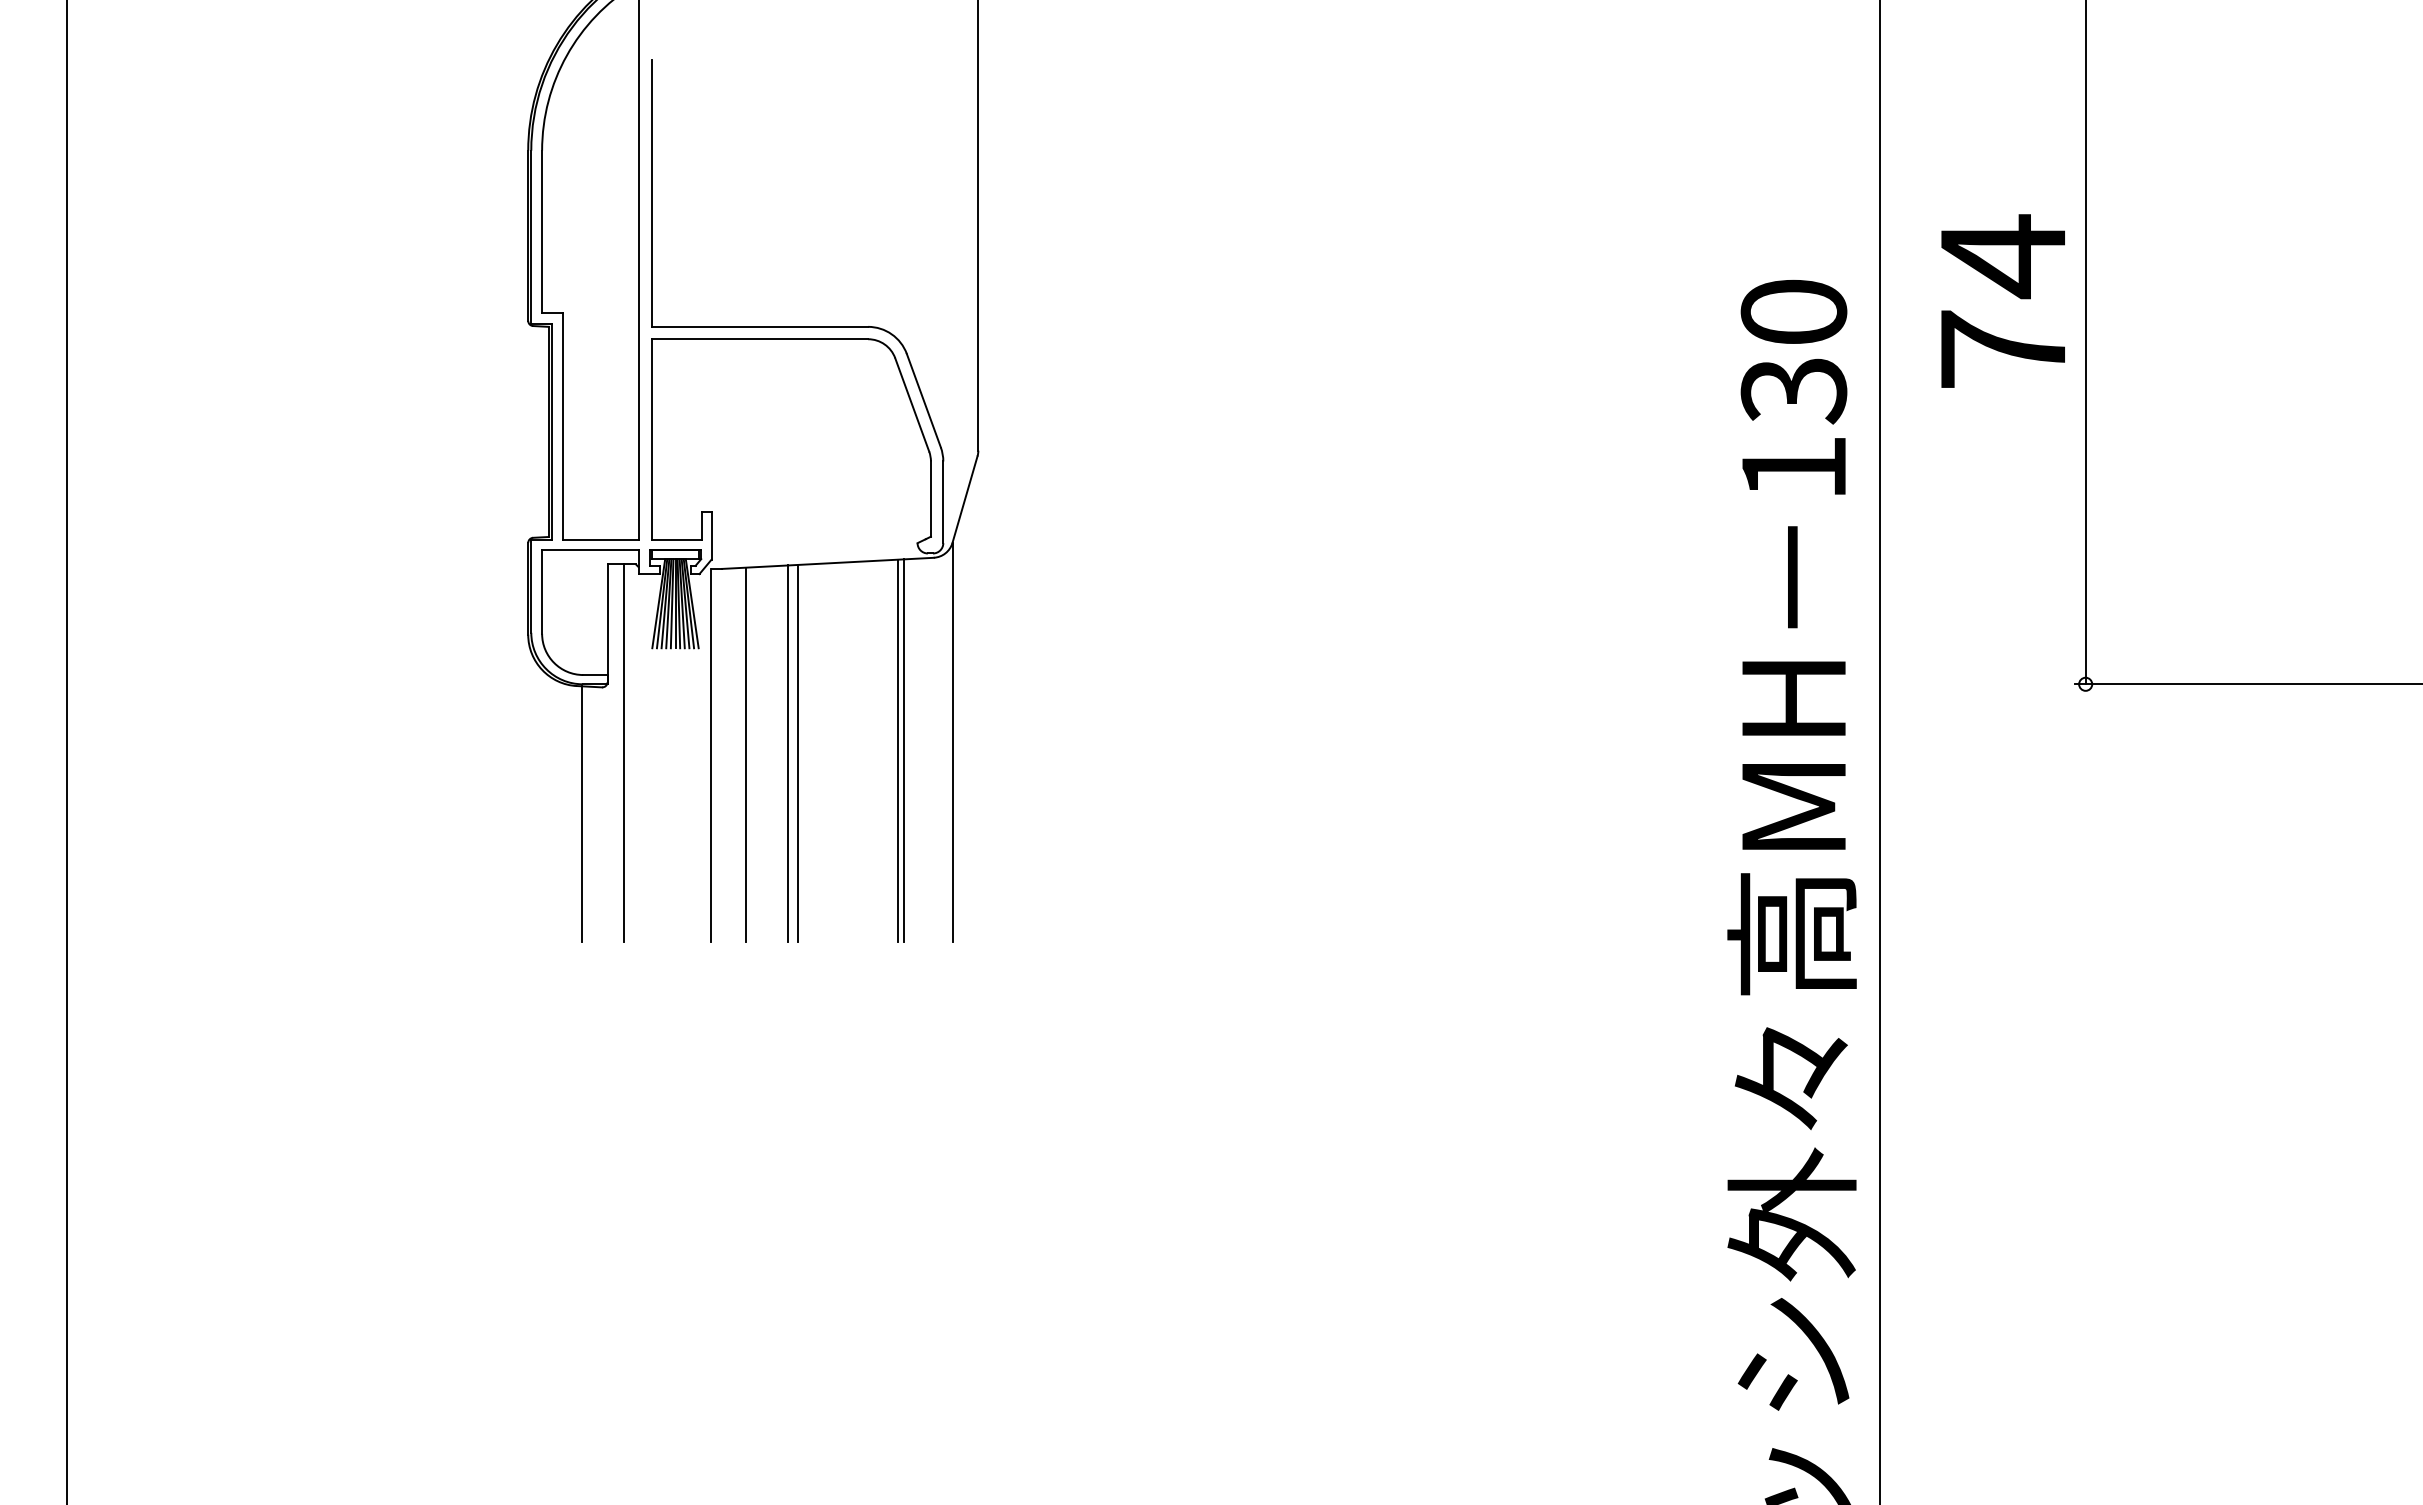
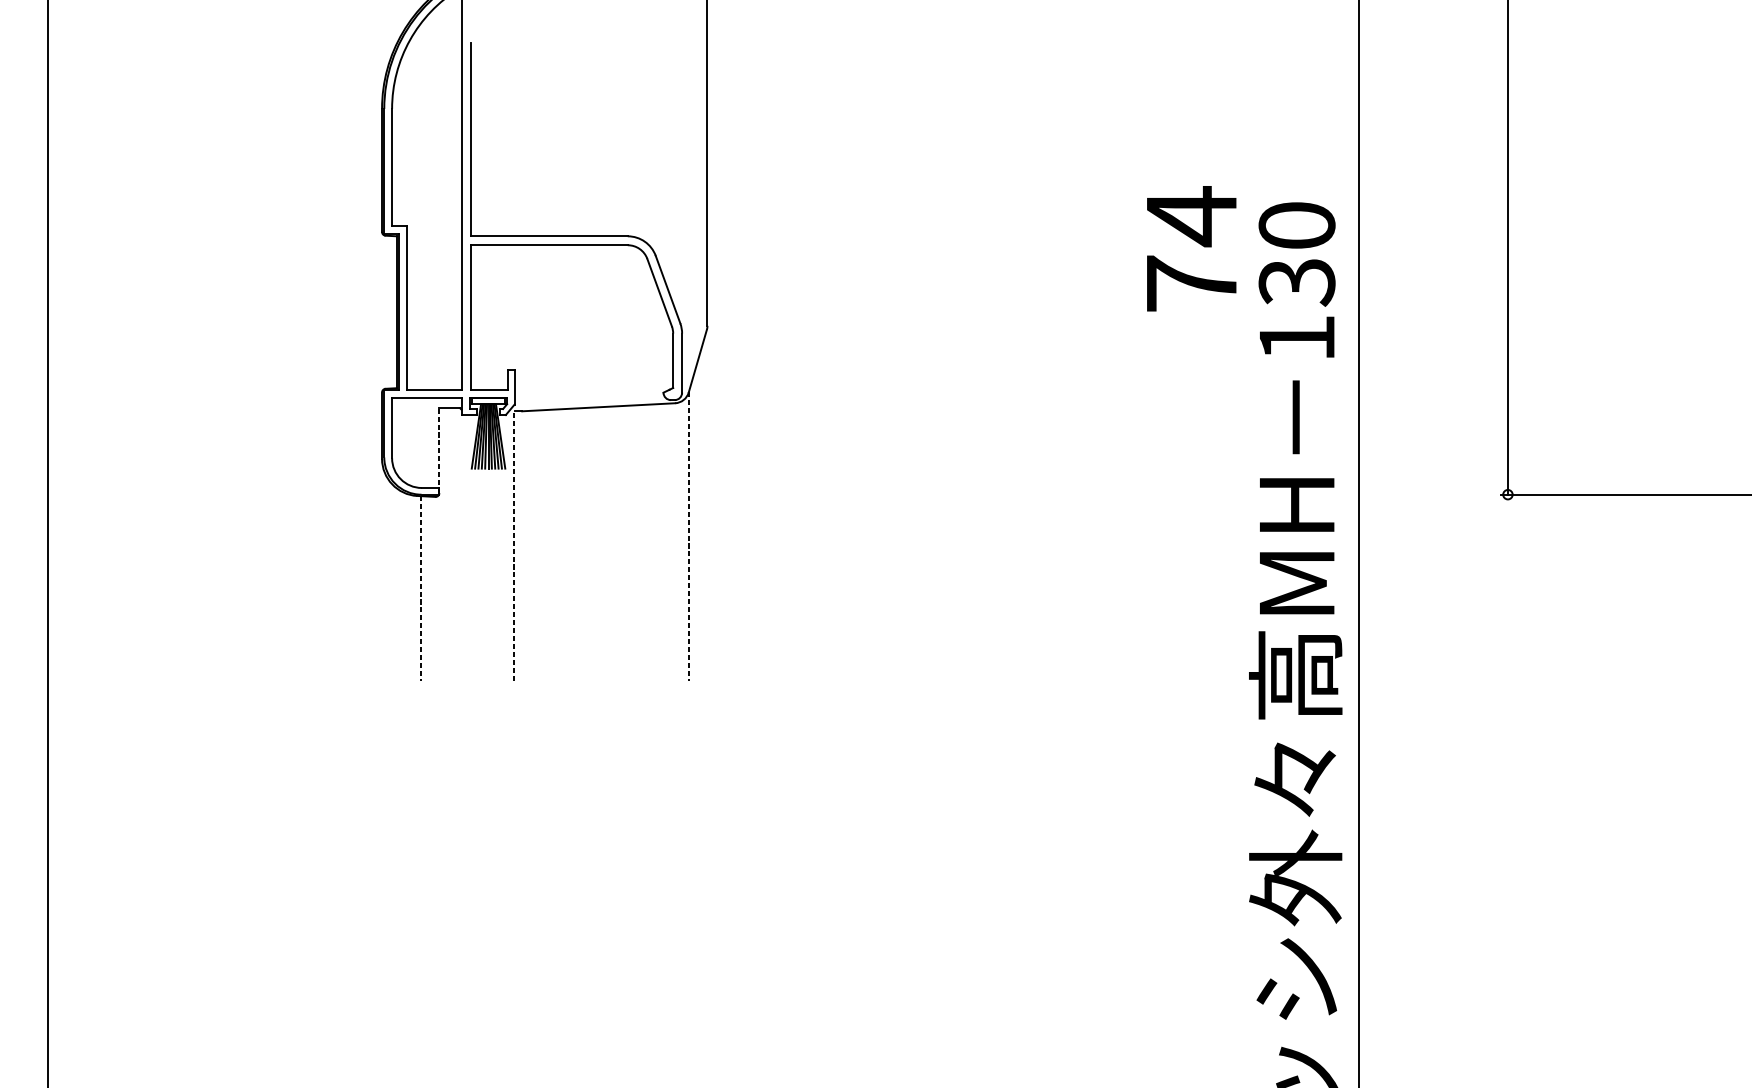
text: (2002, 300) -> (1191, 248), moved
line: (607, 622) -> (439, 450), solid -> dashed
line: (952, 742) -> (688, 536), solid -> dashed
line: (898, 750) -> (649, 542), removed
line: (904, 750) -> (654, 542), removed
line: (624, 752) -> (451, 544), removed
line: (798, 752) -> (577, 544), removed
line: (787, 753) -> (569, 544), removed
line: (710, 754) -> (513, 545), solid -> dashed
line: (745, 754) -> (539, 545), removed
line: (581, 814) -> (420, 588), solid -> dashed

